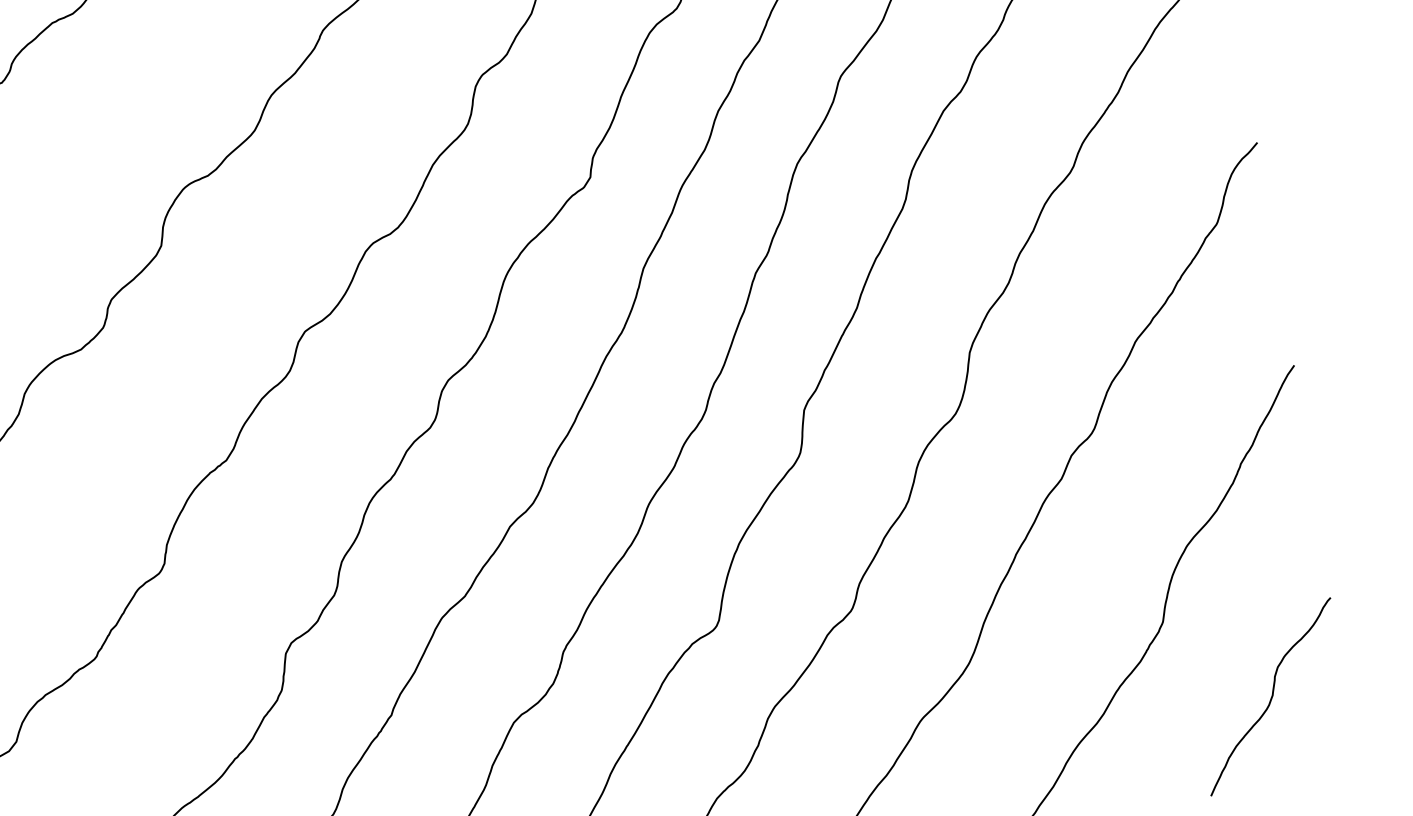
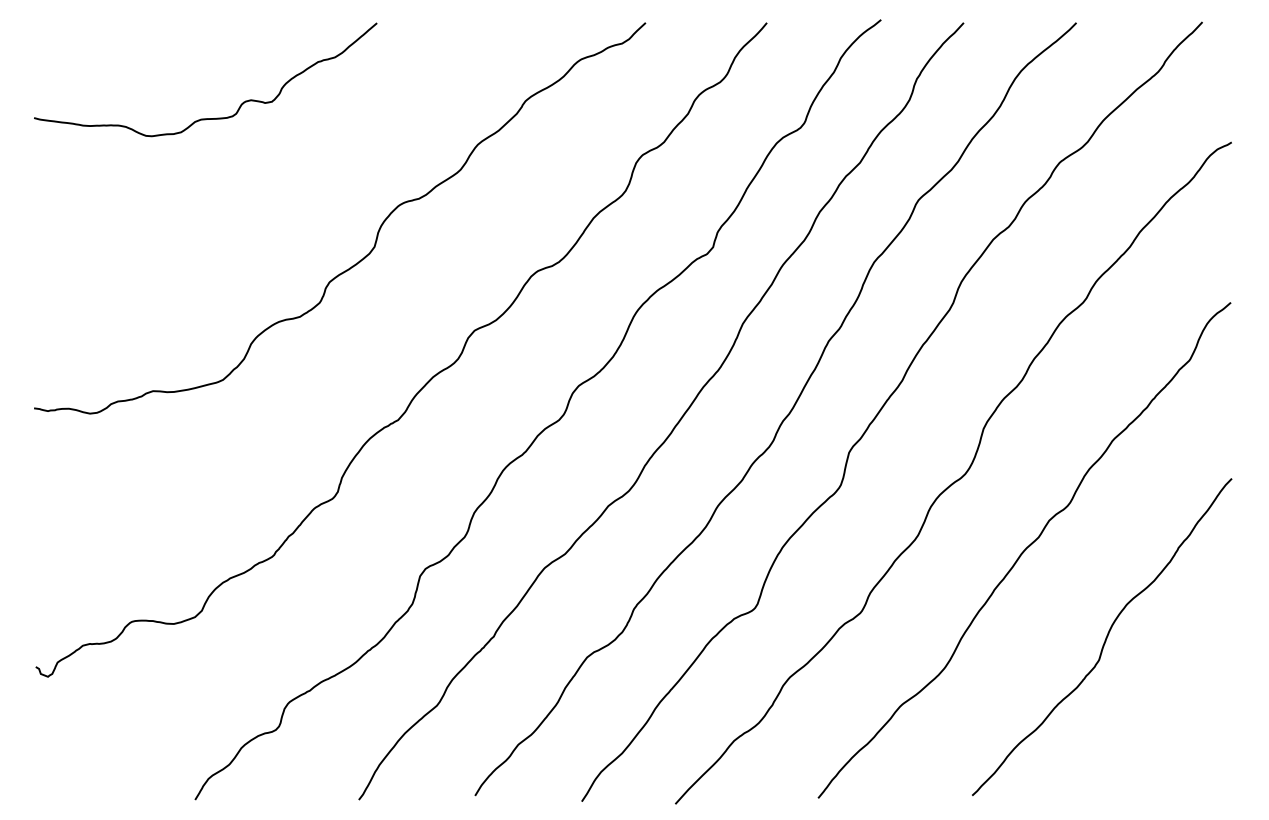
curve: (1271, 696) -> (1173, 730), removed

